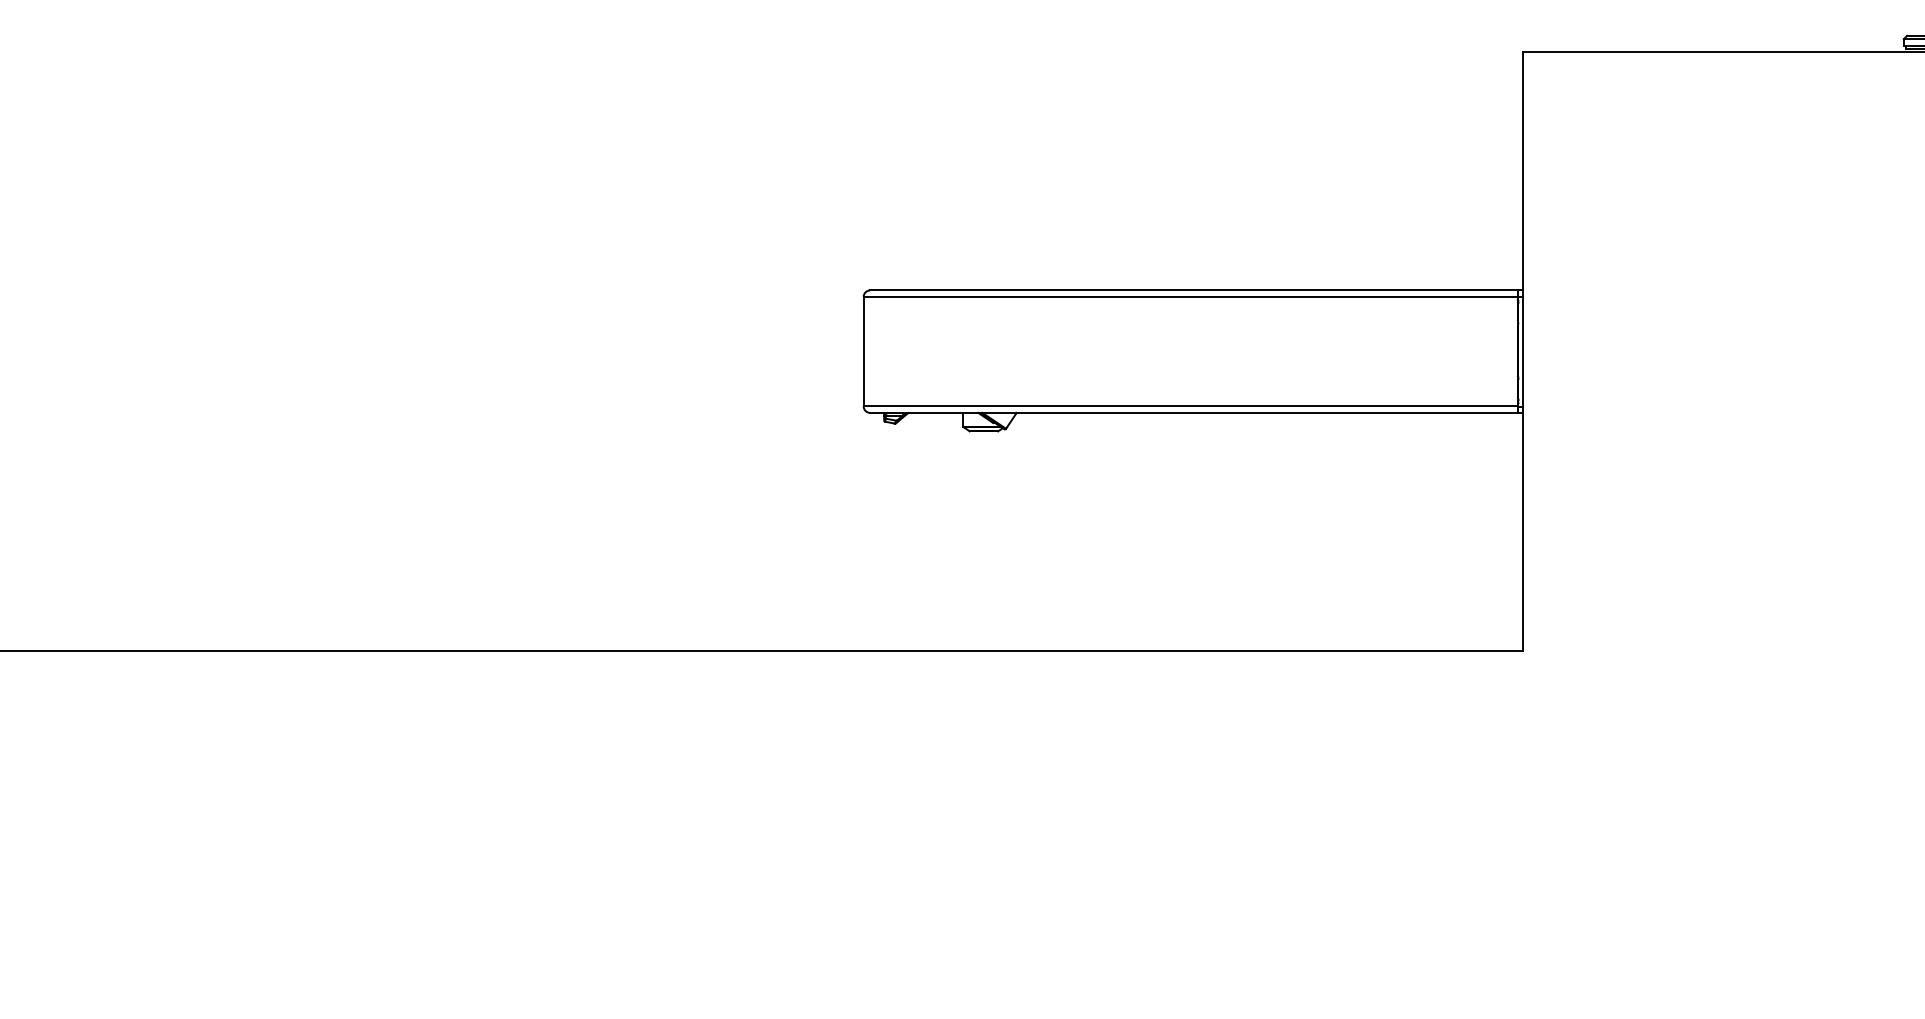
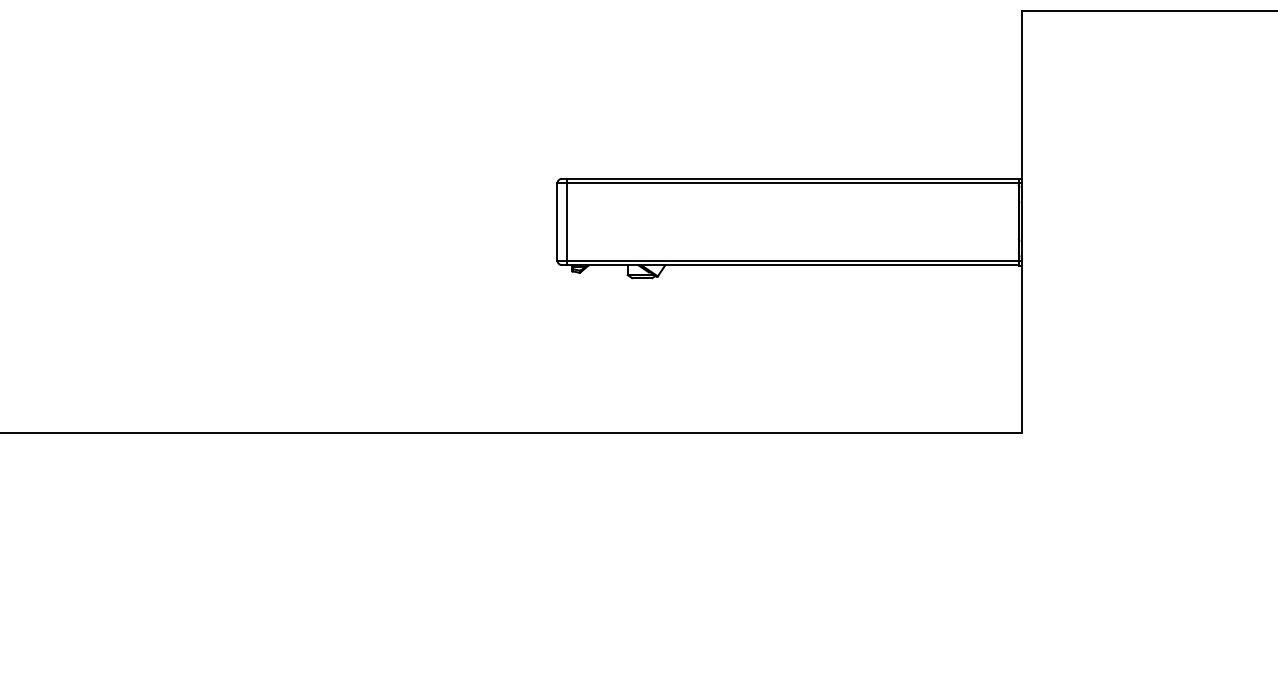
line: (876, 351) -> (566, 221), added

